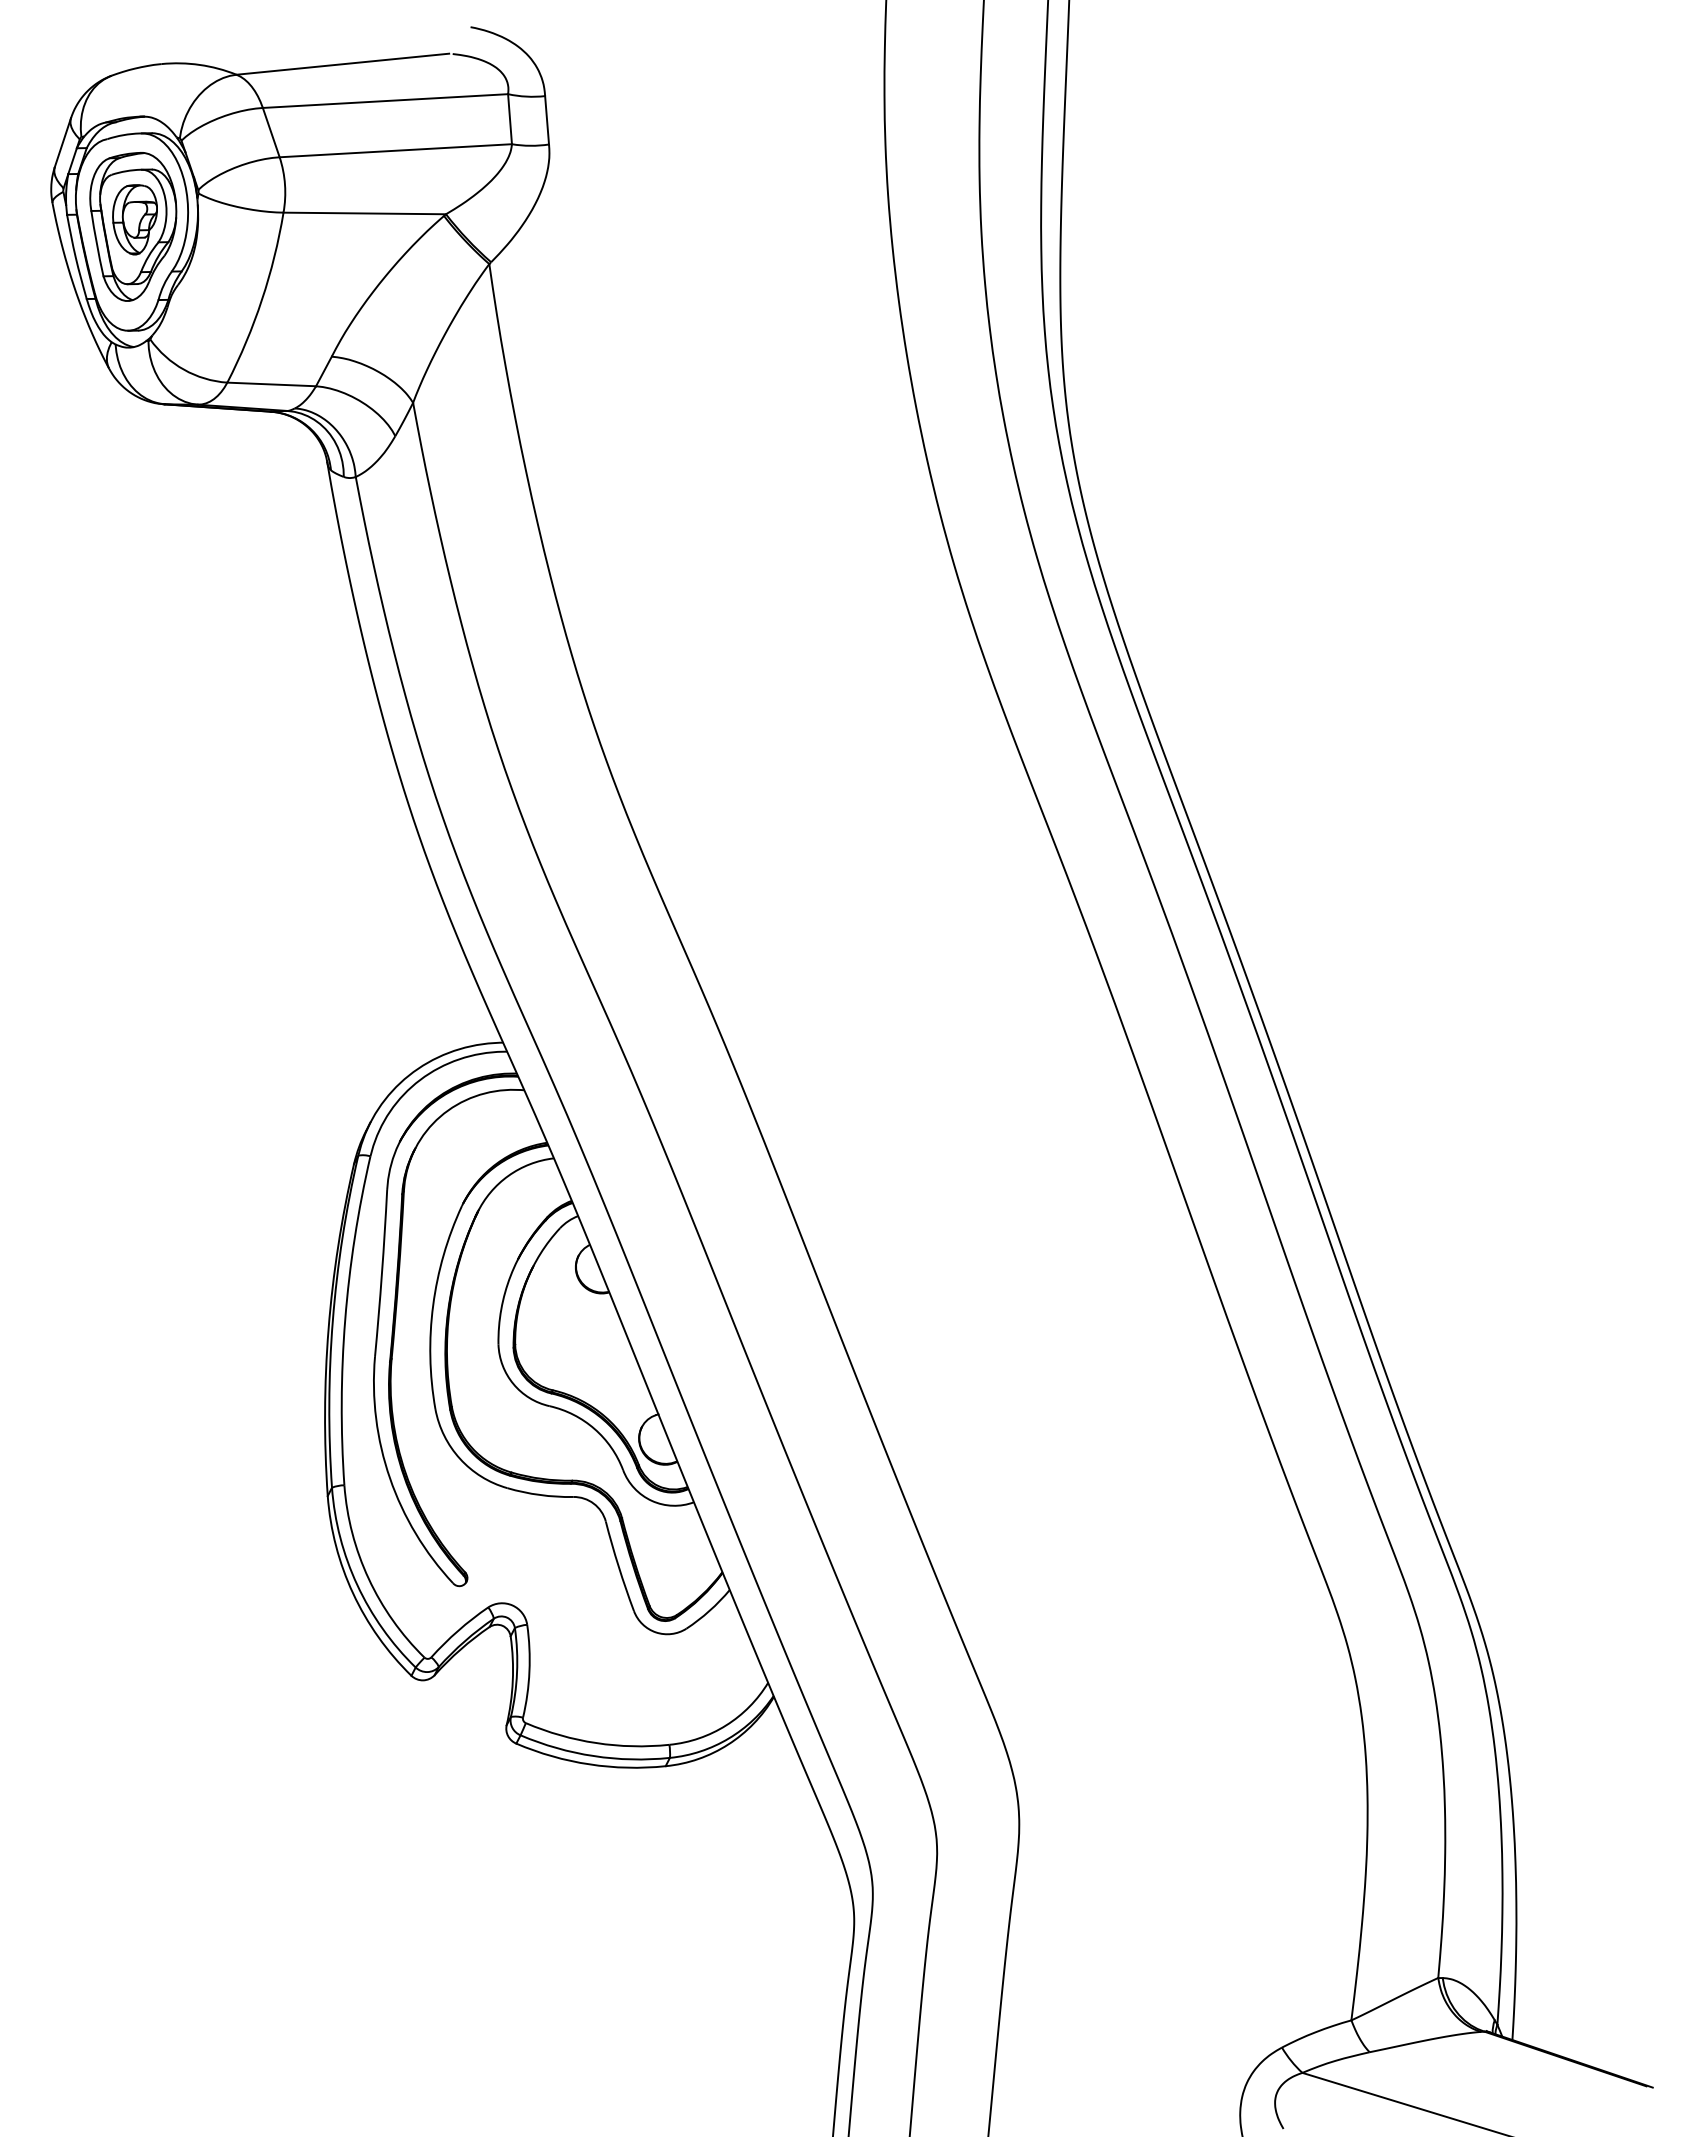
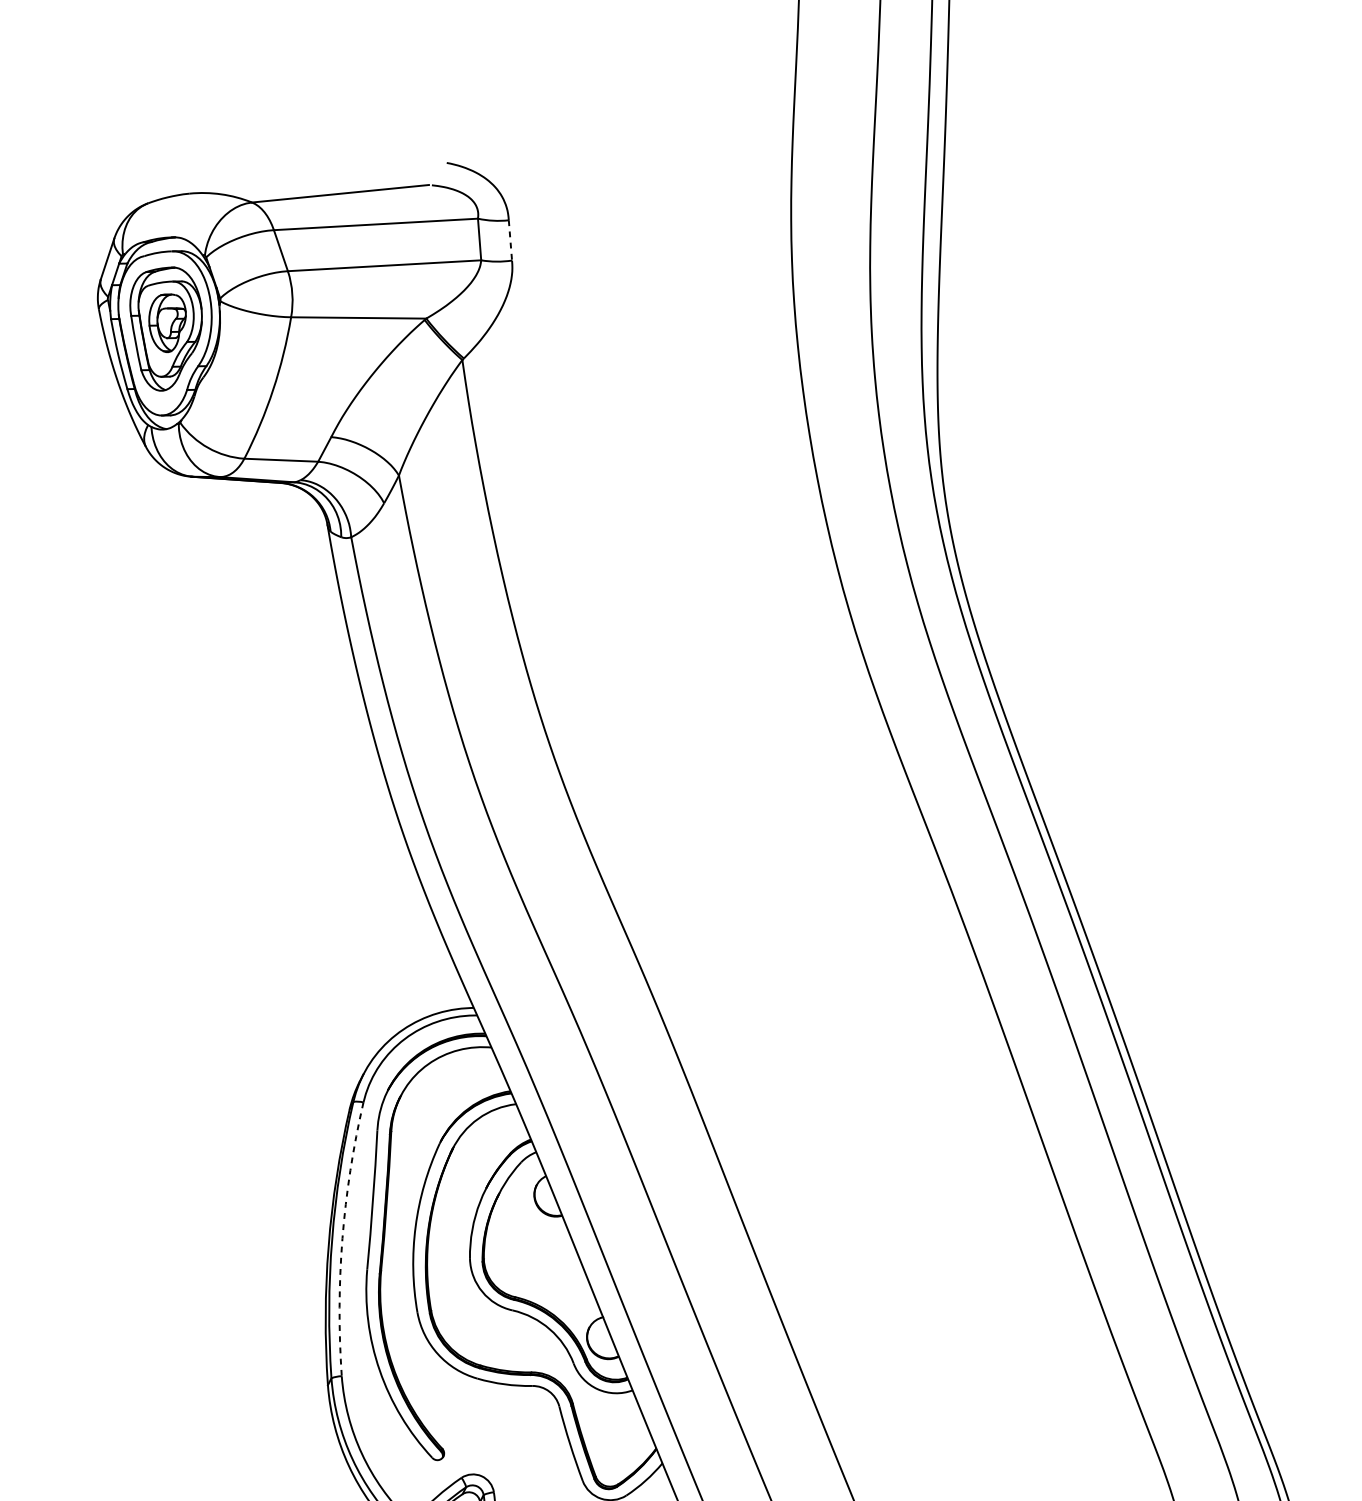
line: (547, 120) -> (510, 240), solid -> dashed
arc: (345, 1319) -> (342, 1238), solid -> dashed

